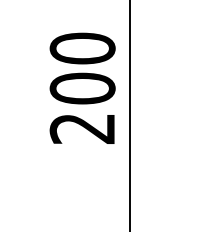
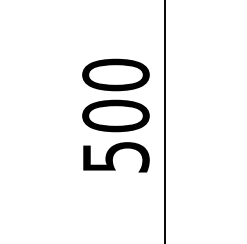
text: (82, 129) -> (115, 157), 200 -> 500

